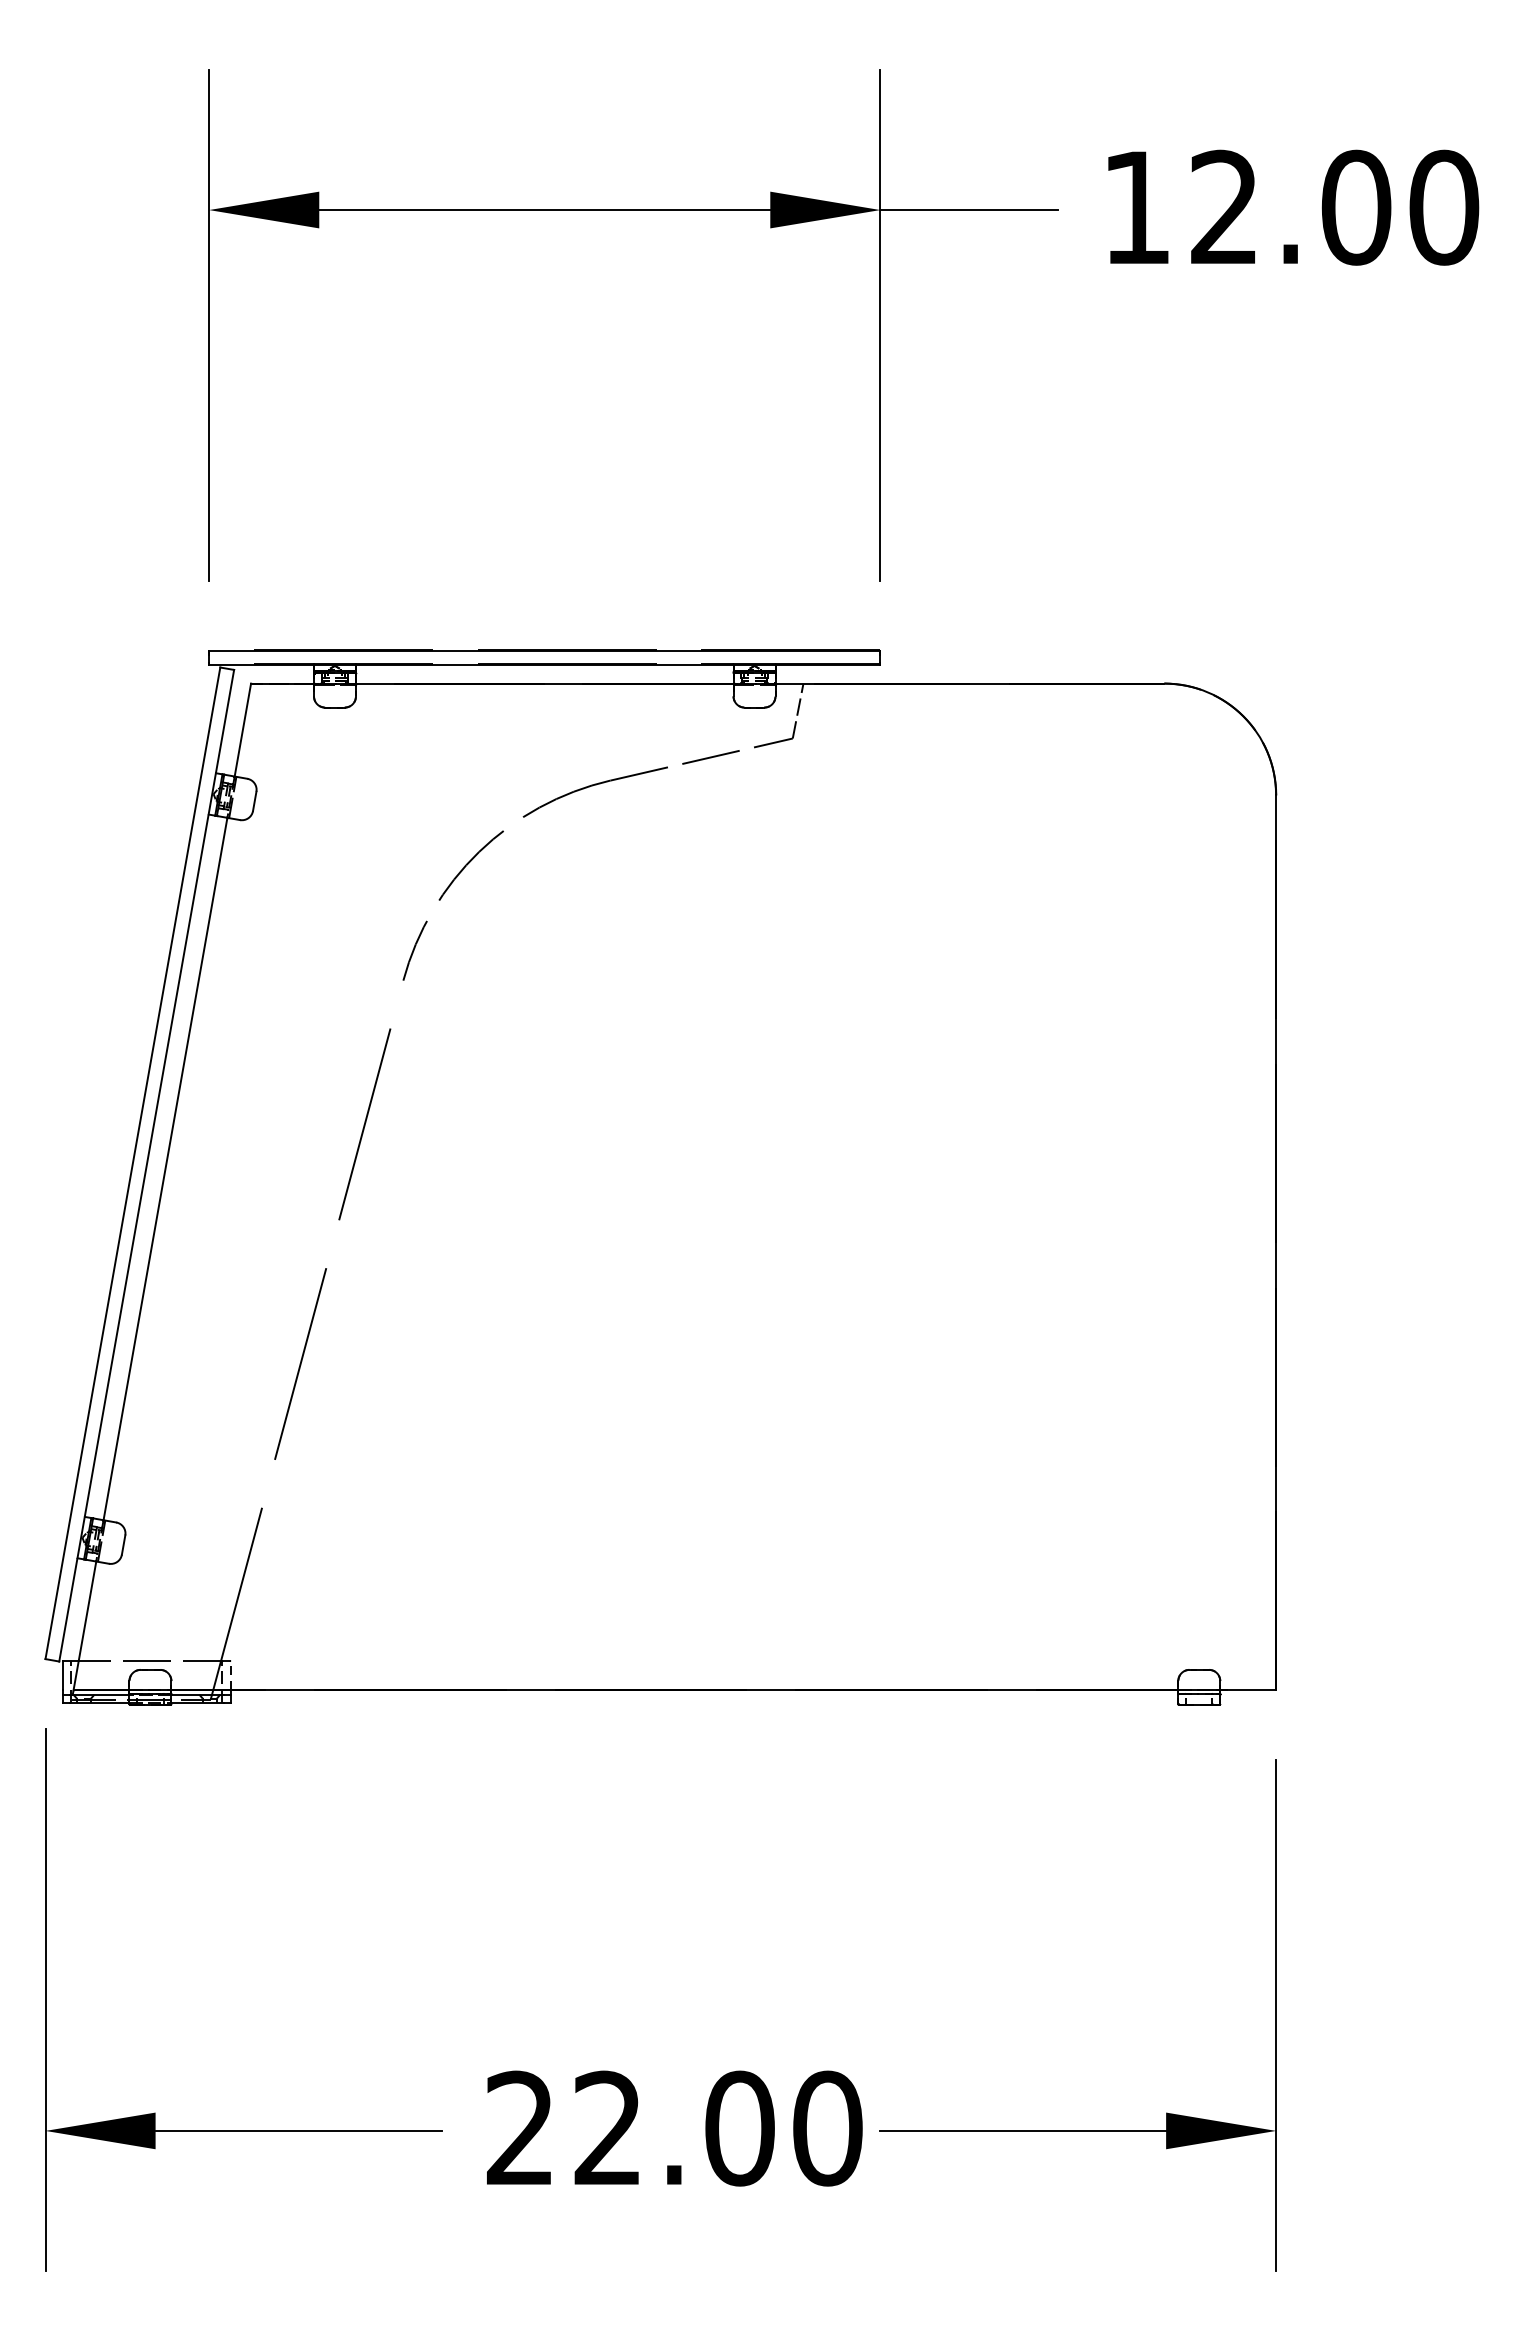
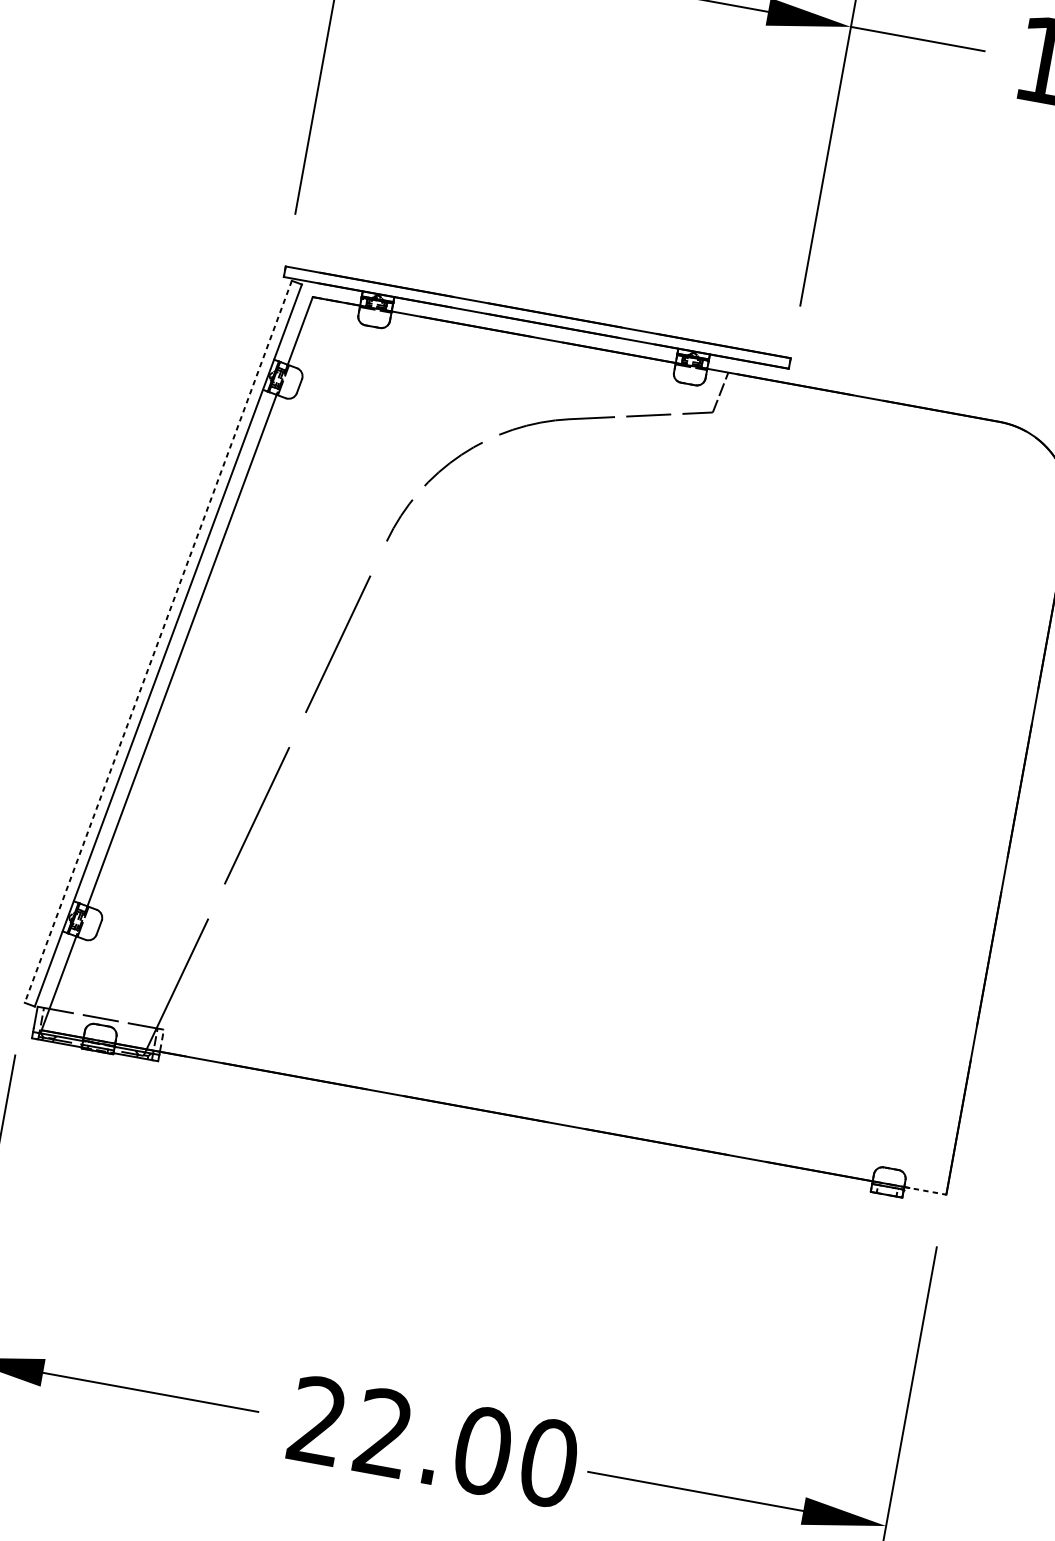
line: (132, 1163) -> (158, 641), solid -> dashed
line: (1248, 1690) -> (925, 1190), solid -> dashed

